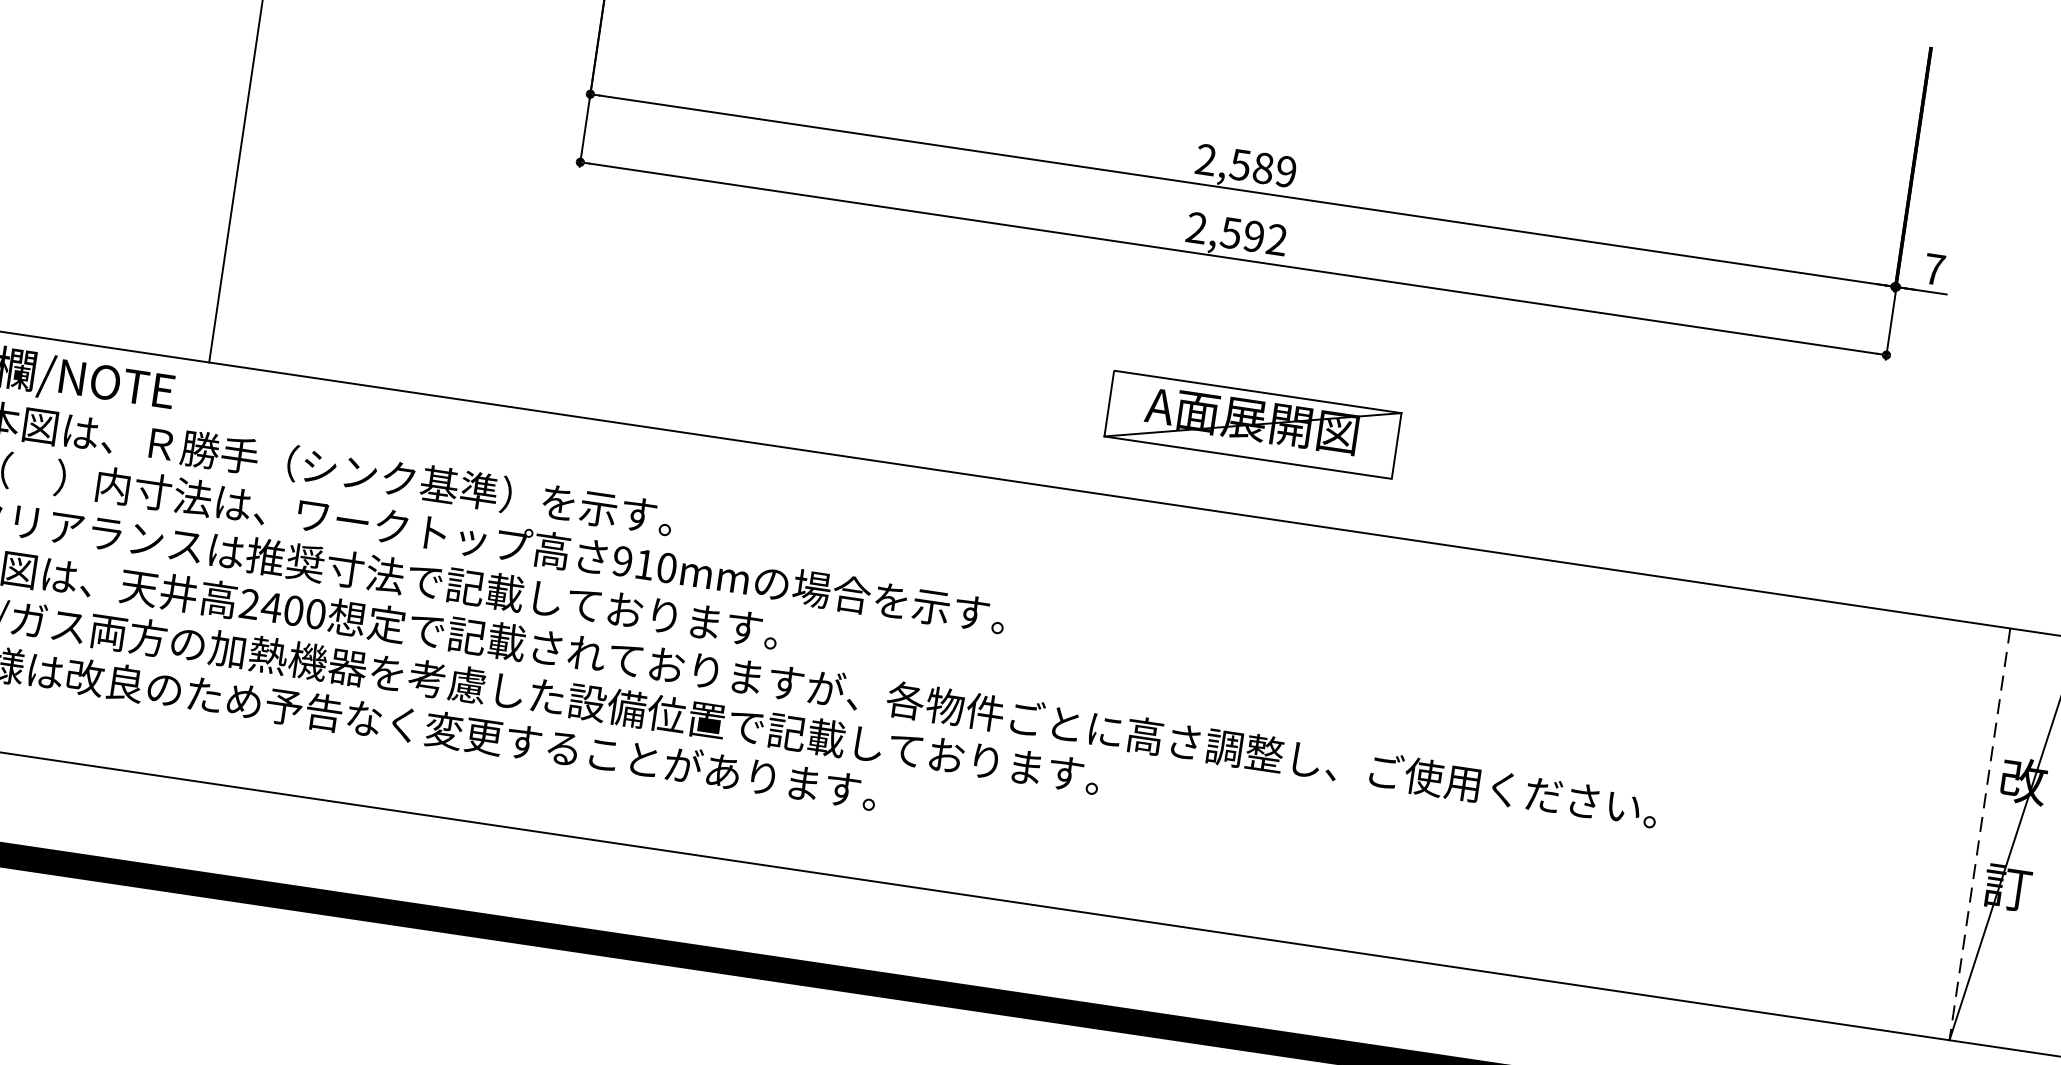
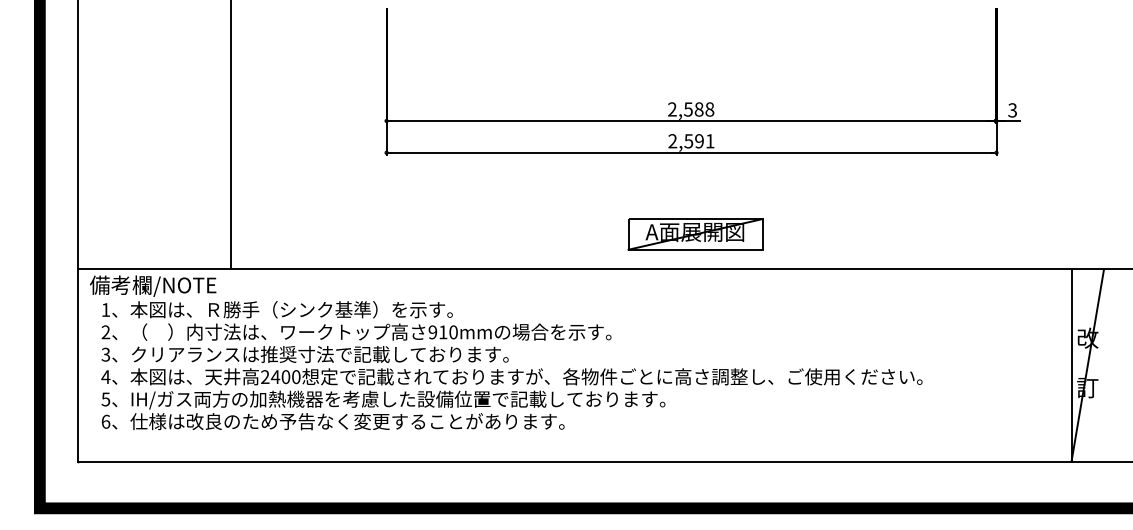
text: (1285, 171) -> (709, 109), 2,589 -> 2,588
text: (1275, 240) -> (709, 141), 2,592 -> 2,591
text: (1934, 269) -> (1012, 110), 7 -> 3
part: (1252, 424) -> (695, 234), moved
line: (1979, 834) -> (1071, 365), dashed -> solid

